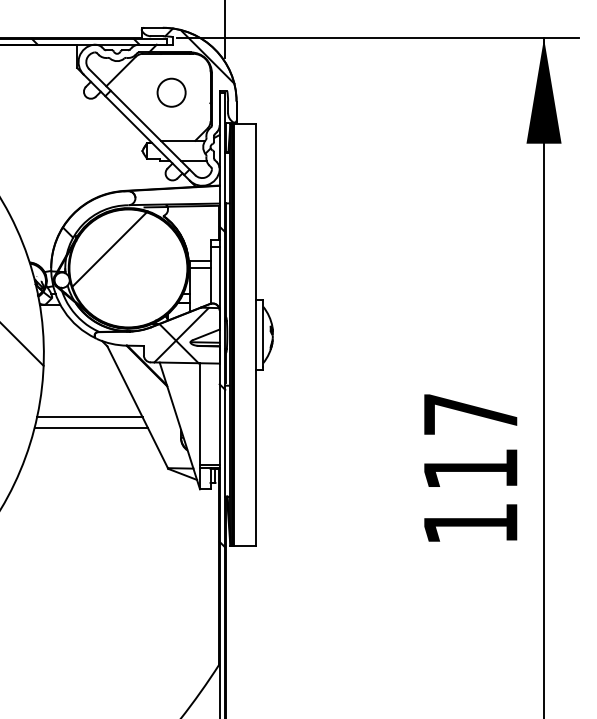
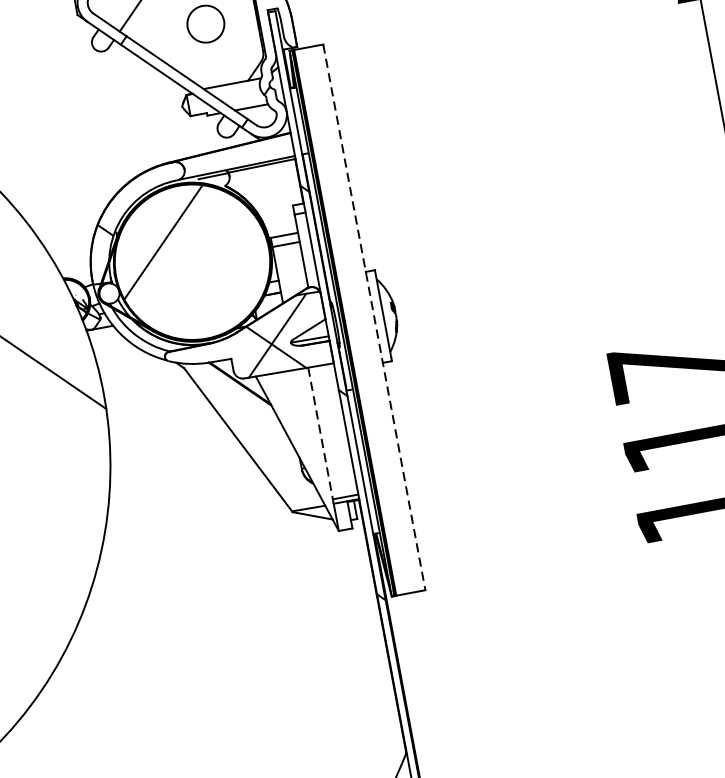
line: (256, 334) -> (374, 316), solid -> dashed
line: (200, 414) -> (321, 433), solid -> dashed
line: (89, 417) -> (178, 464), removed
line: (90, 427) -> (181, 477), removed

